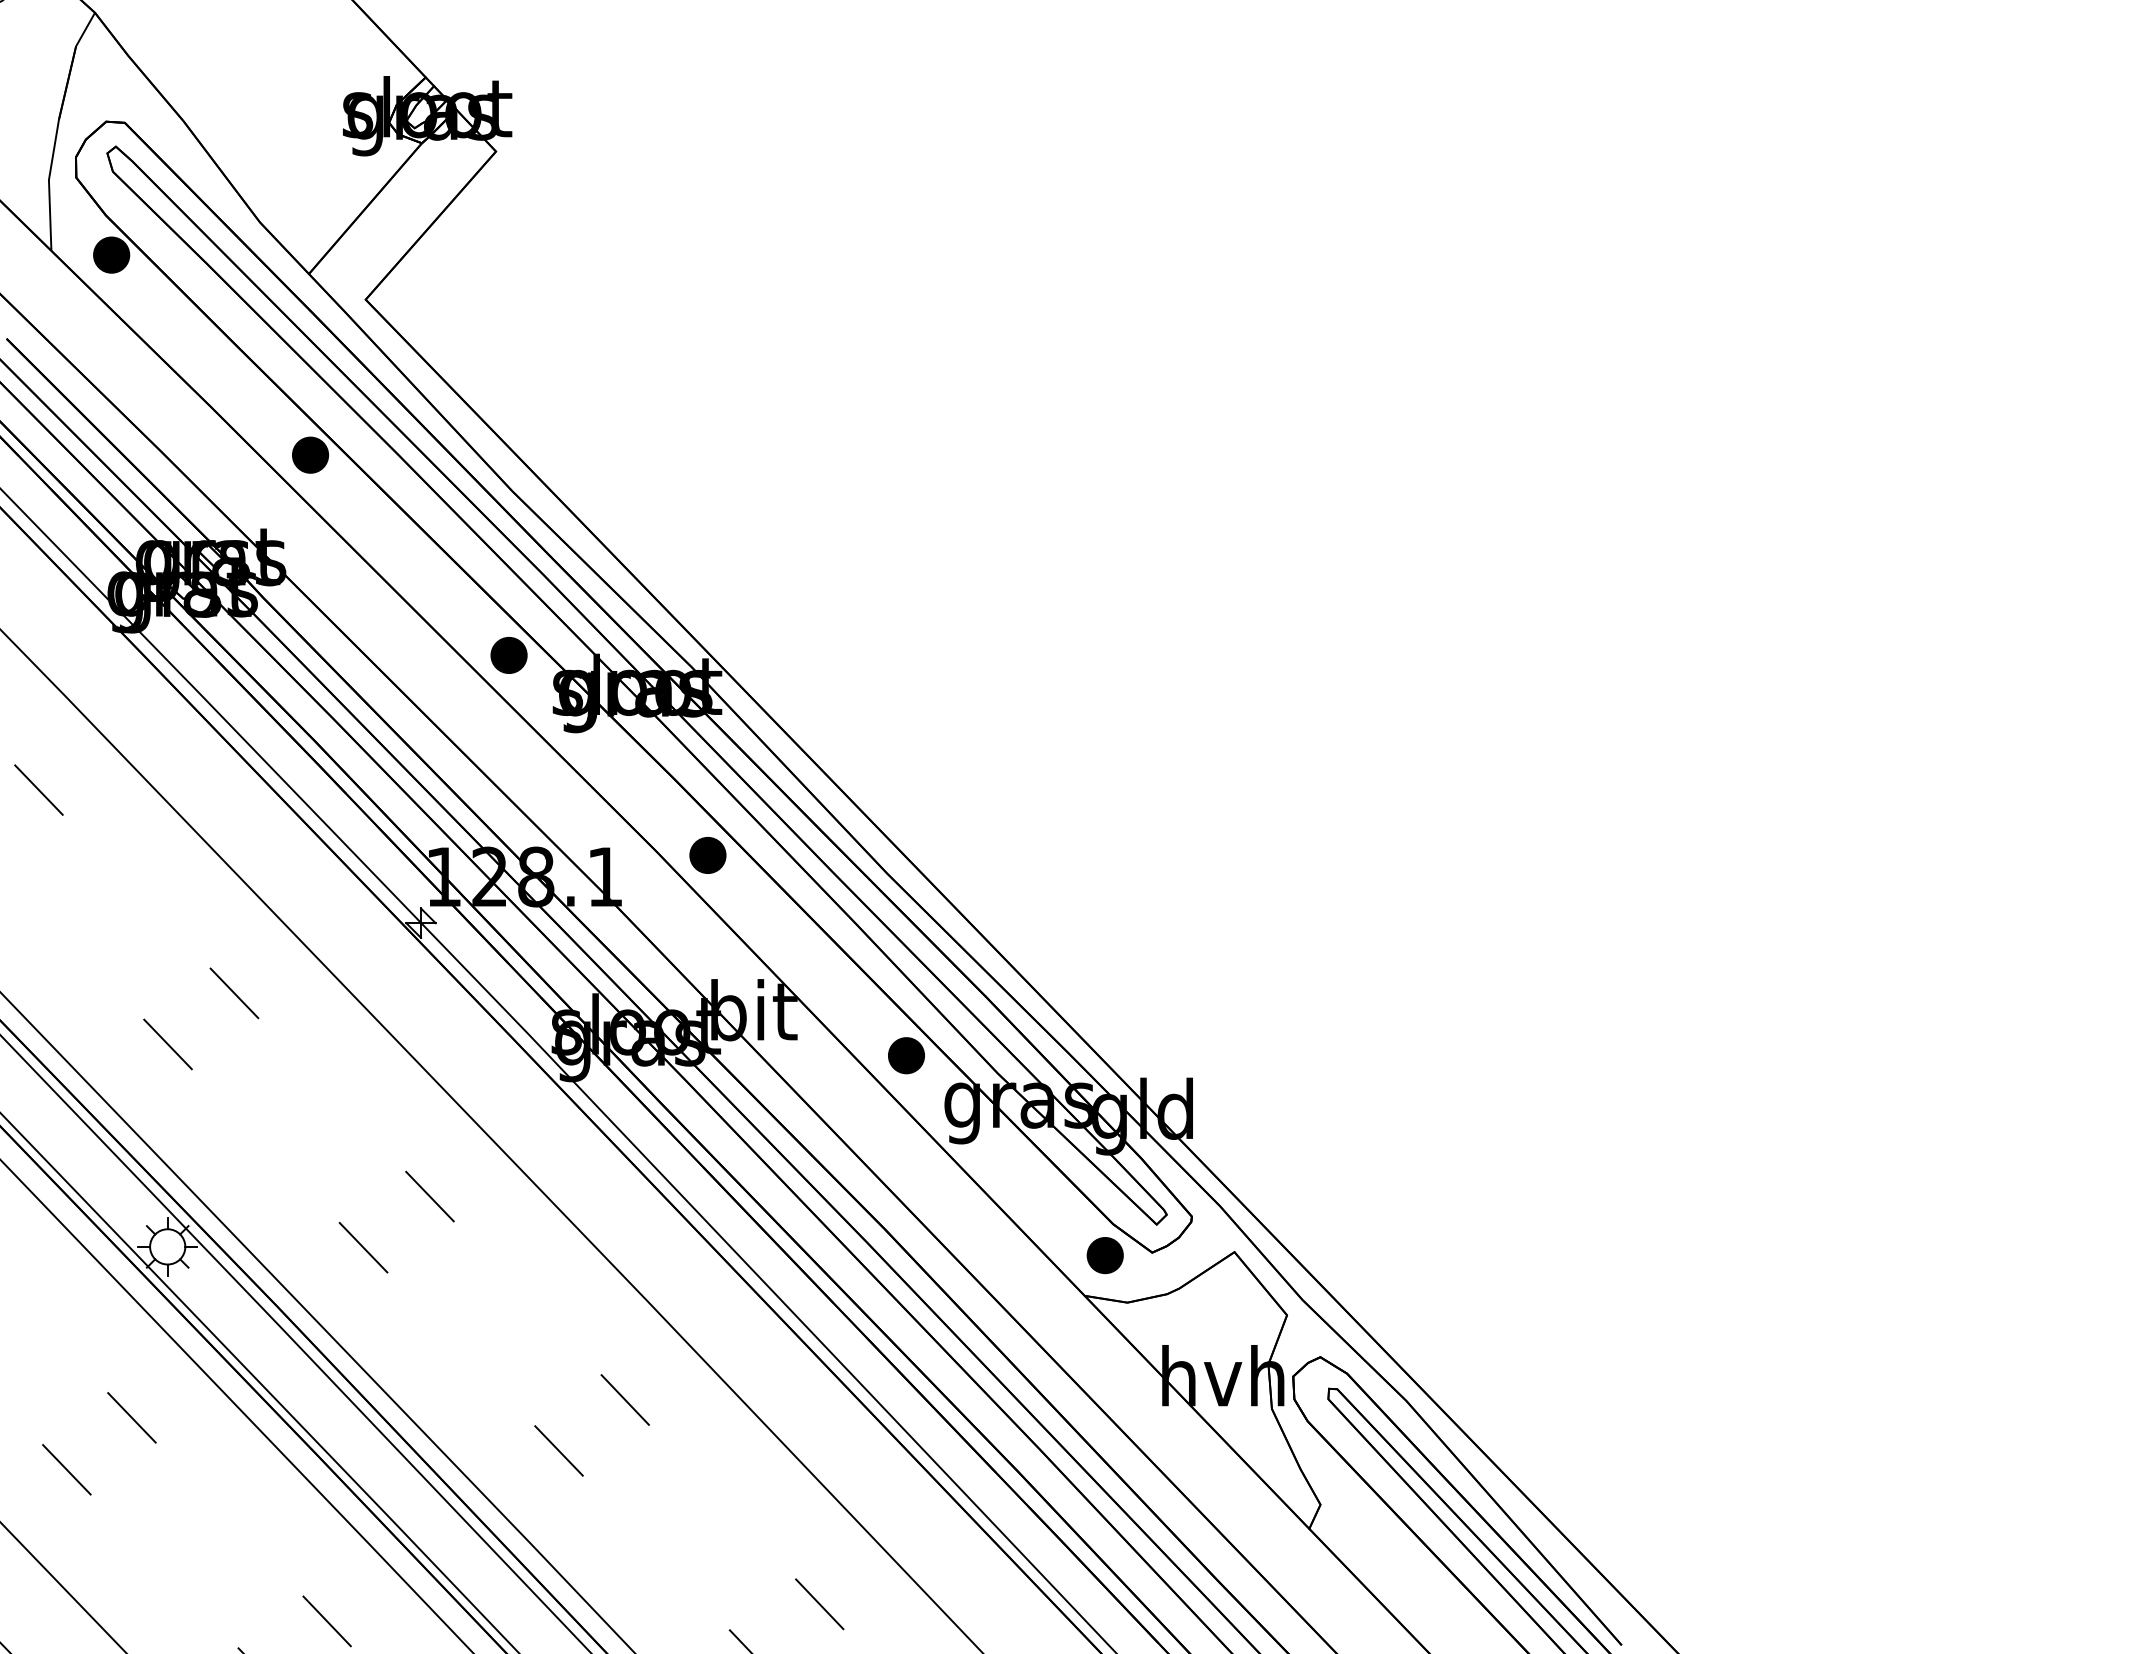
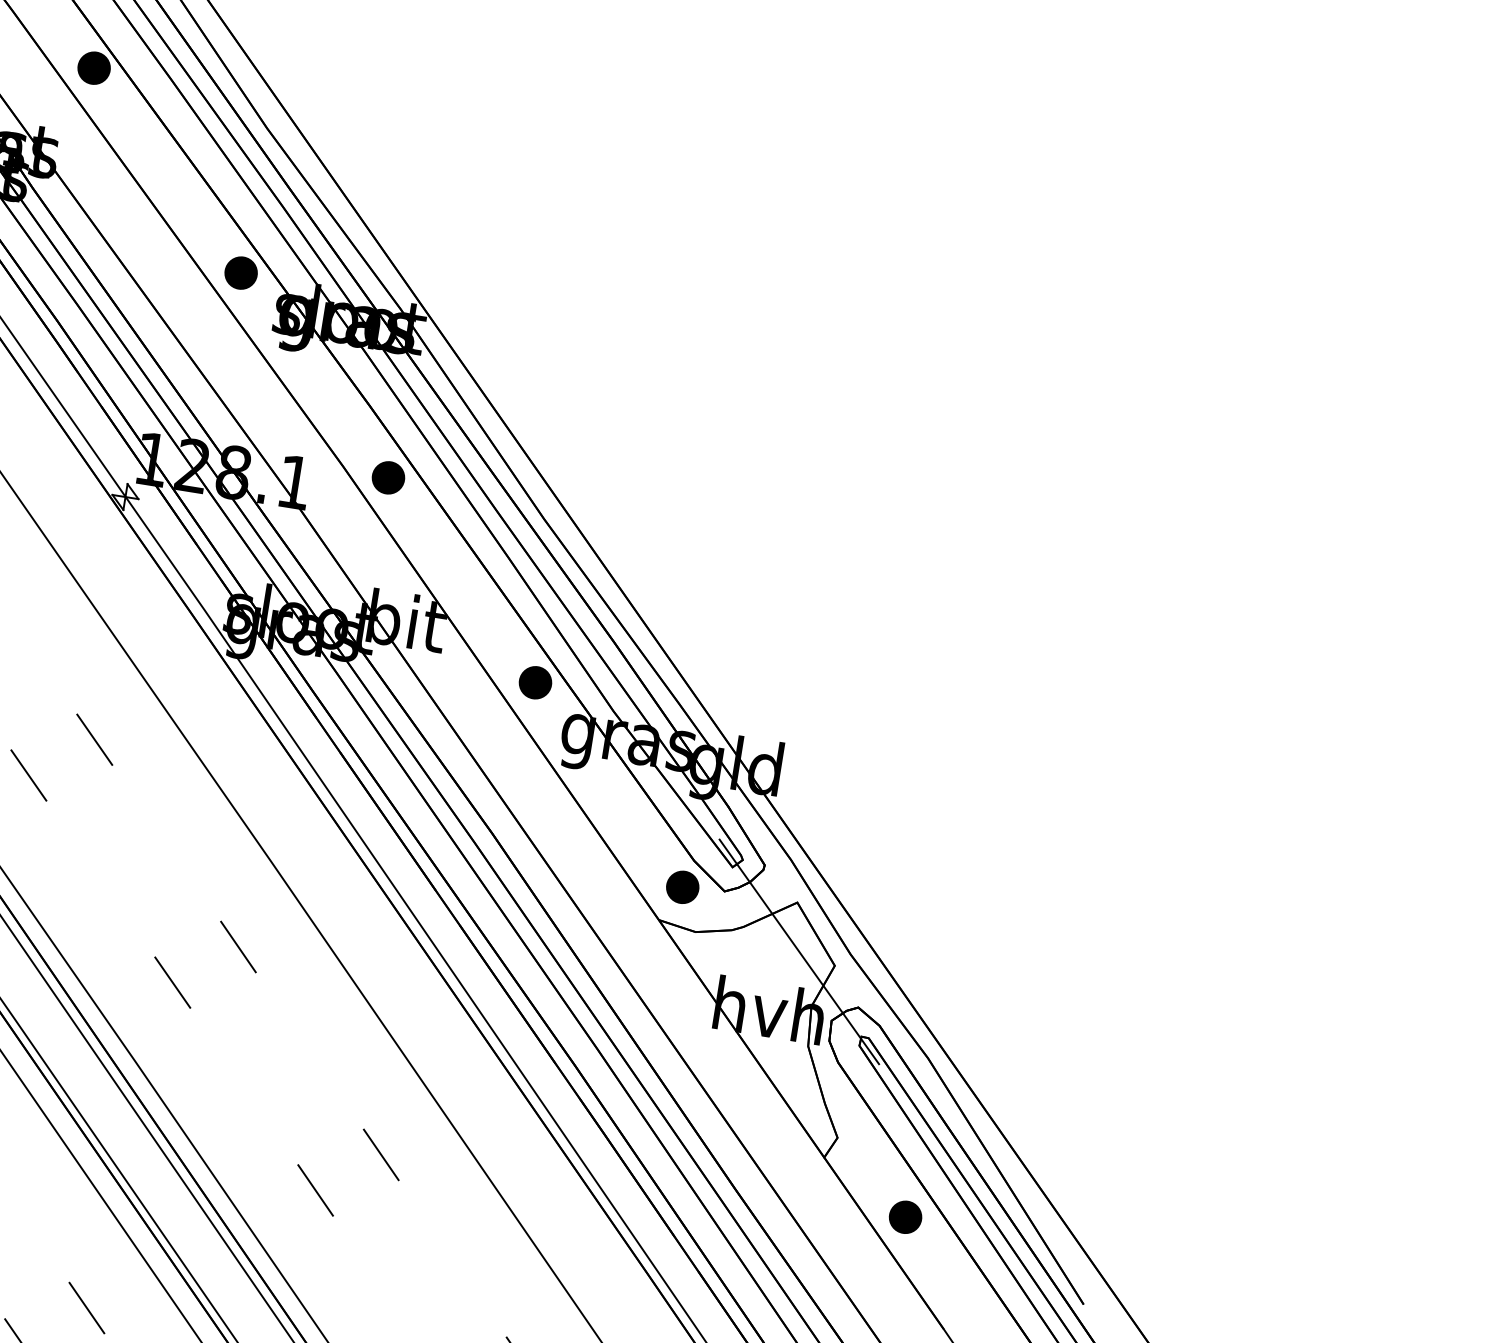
line: (1245, 1306) -> (799, 952), added
part: (1409, 1580) -> (905, 1217), added

